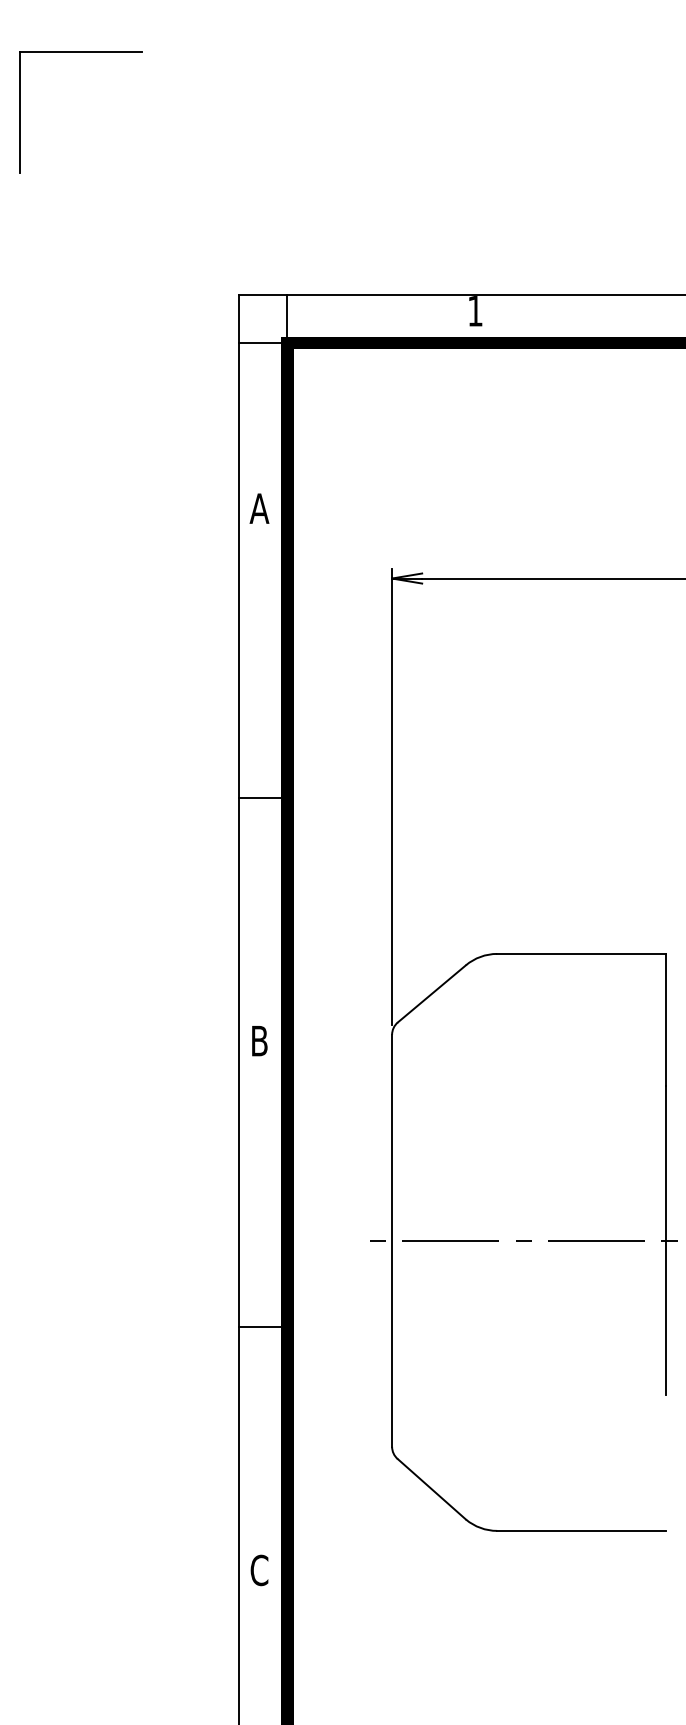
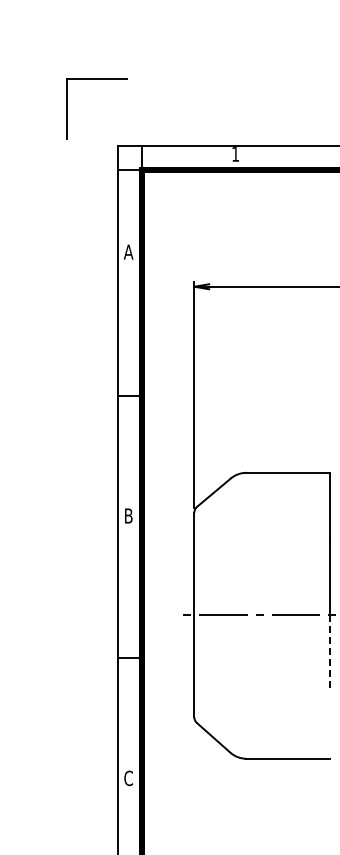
part: (79, 53) -> (96, 79), moved
line: (664, 1318) -> (329, 653), solid -> dashed

